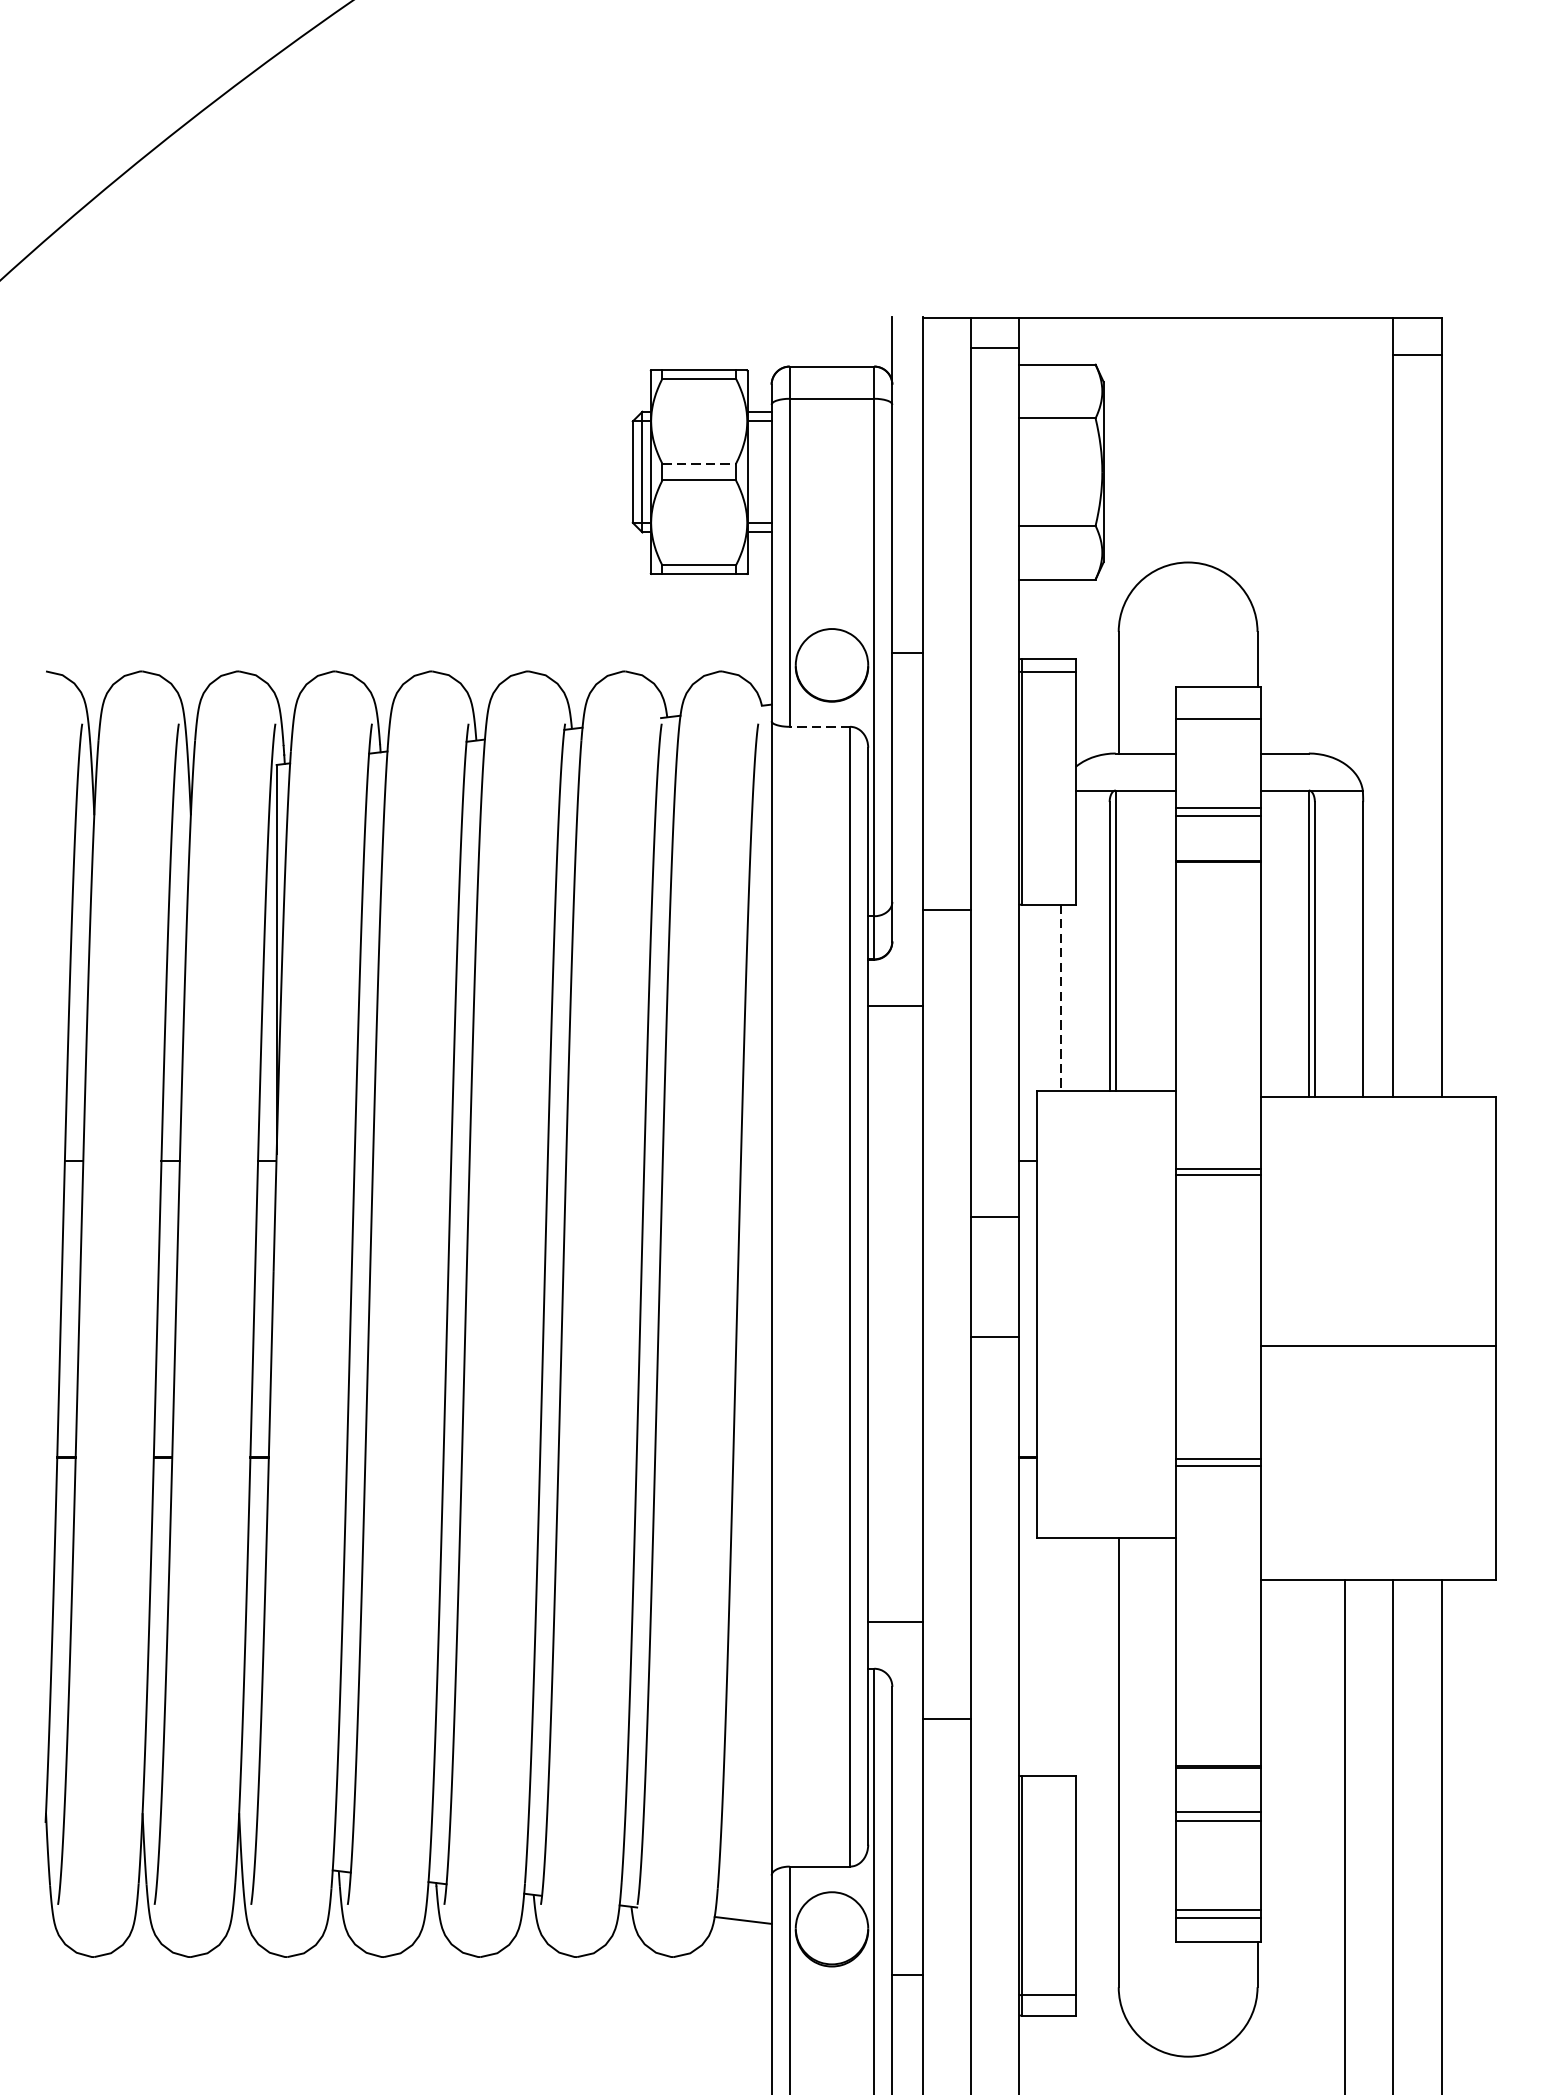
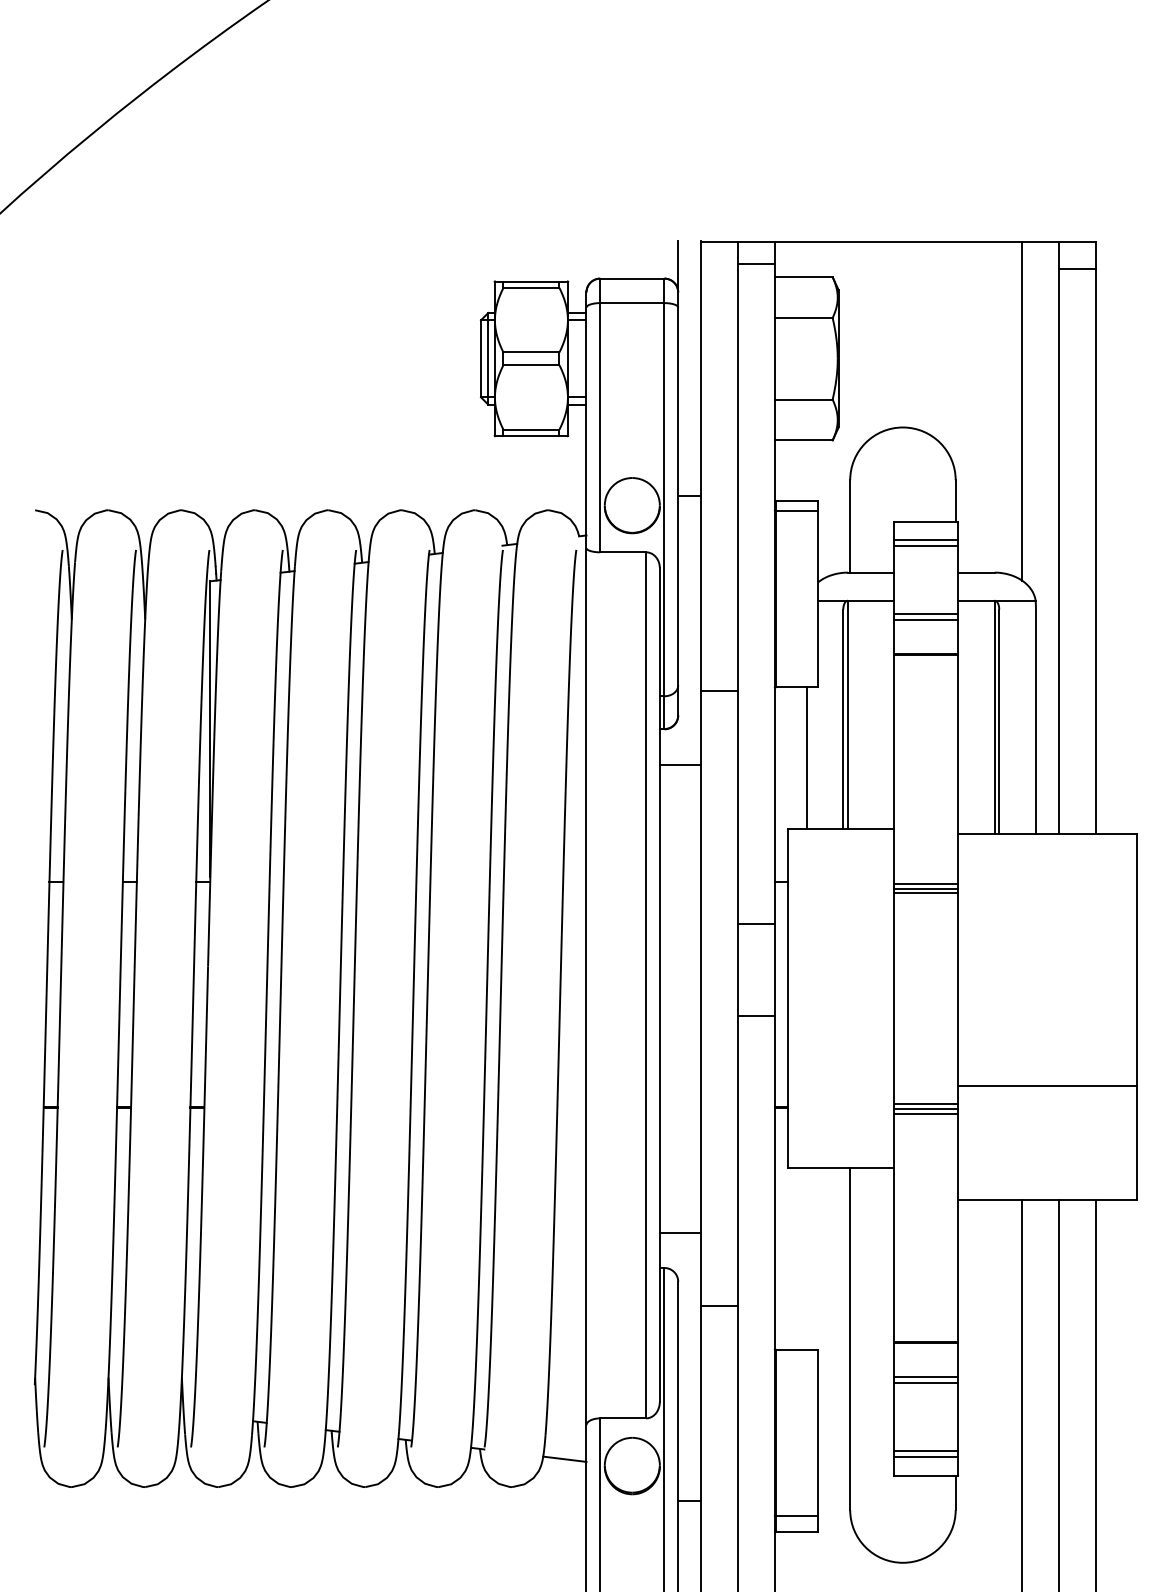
line: (699, 463) -> (531, 352), dashed -> solid
line: (1345, 540) -> (1022, 410), added
line: (1217, 711) -> (925, 540), added
line: (820, 727) -> (623, 552), dashed -> solid
line: (1061, 998) -> (806, 758), dashed -> solid
line: (1217, 1162) -> (925, 883), added
line: (1377, 1346) -> (1046, 1086), moved
line: (1217, 1453) -> (925, 1104), added

